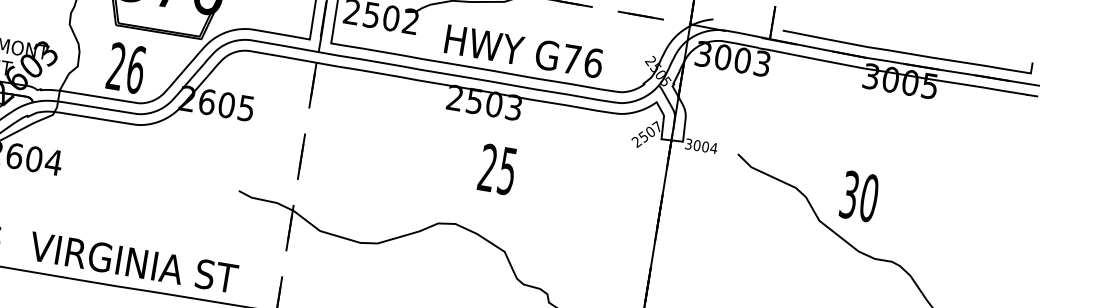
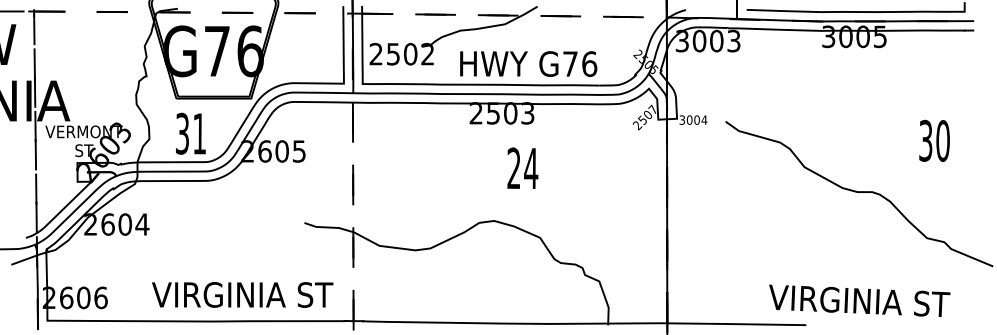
text: (125, 67) -> (190, 133), 26 -> 31
text: (507, 171) -> (531, 168), 25 -> 24
text: (859, 196) -> (934, 140), moved
text: (133, 262) -> (242, 294), moved

